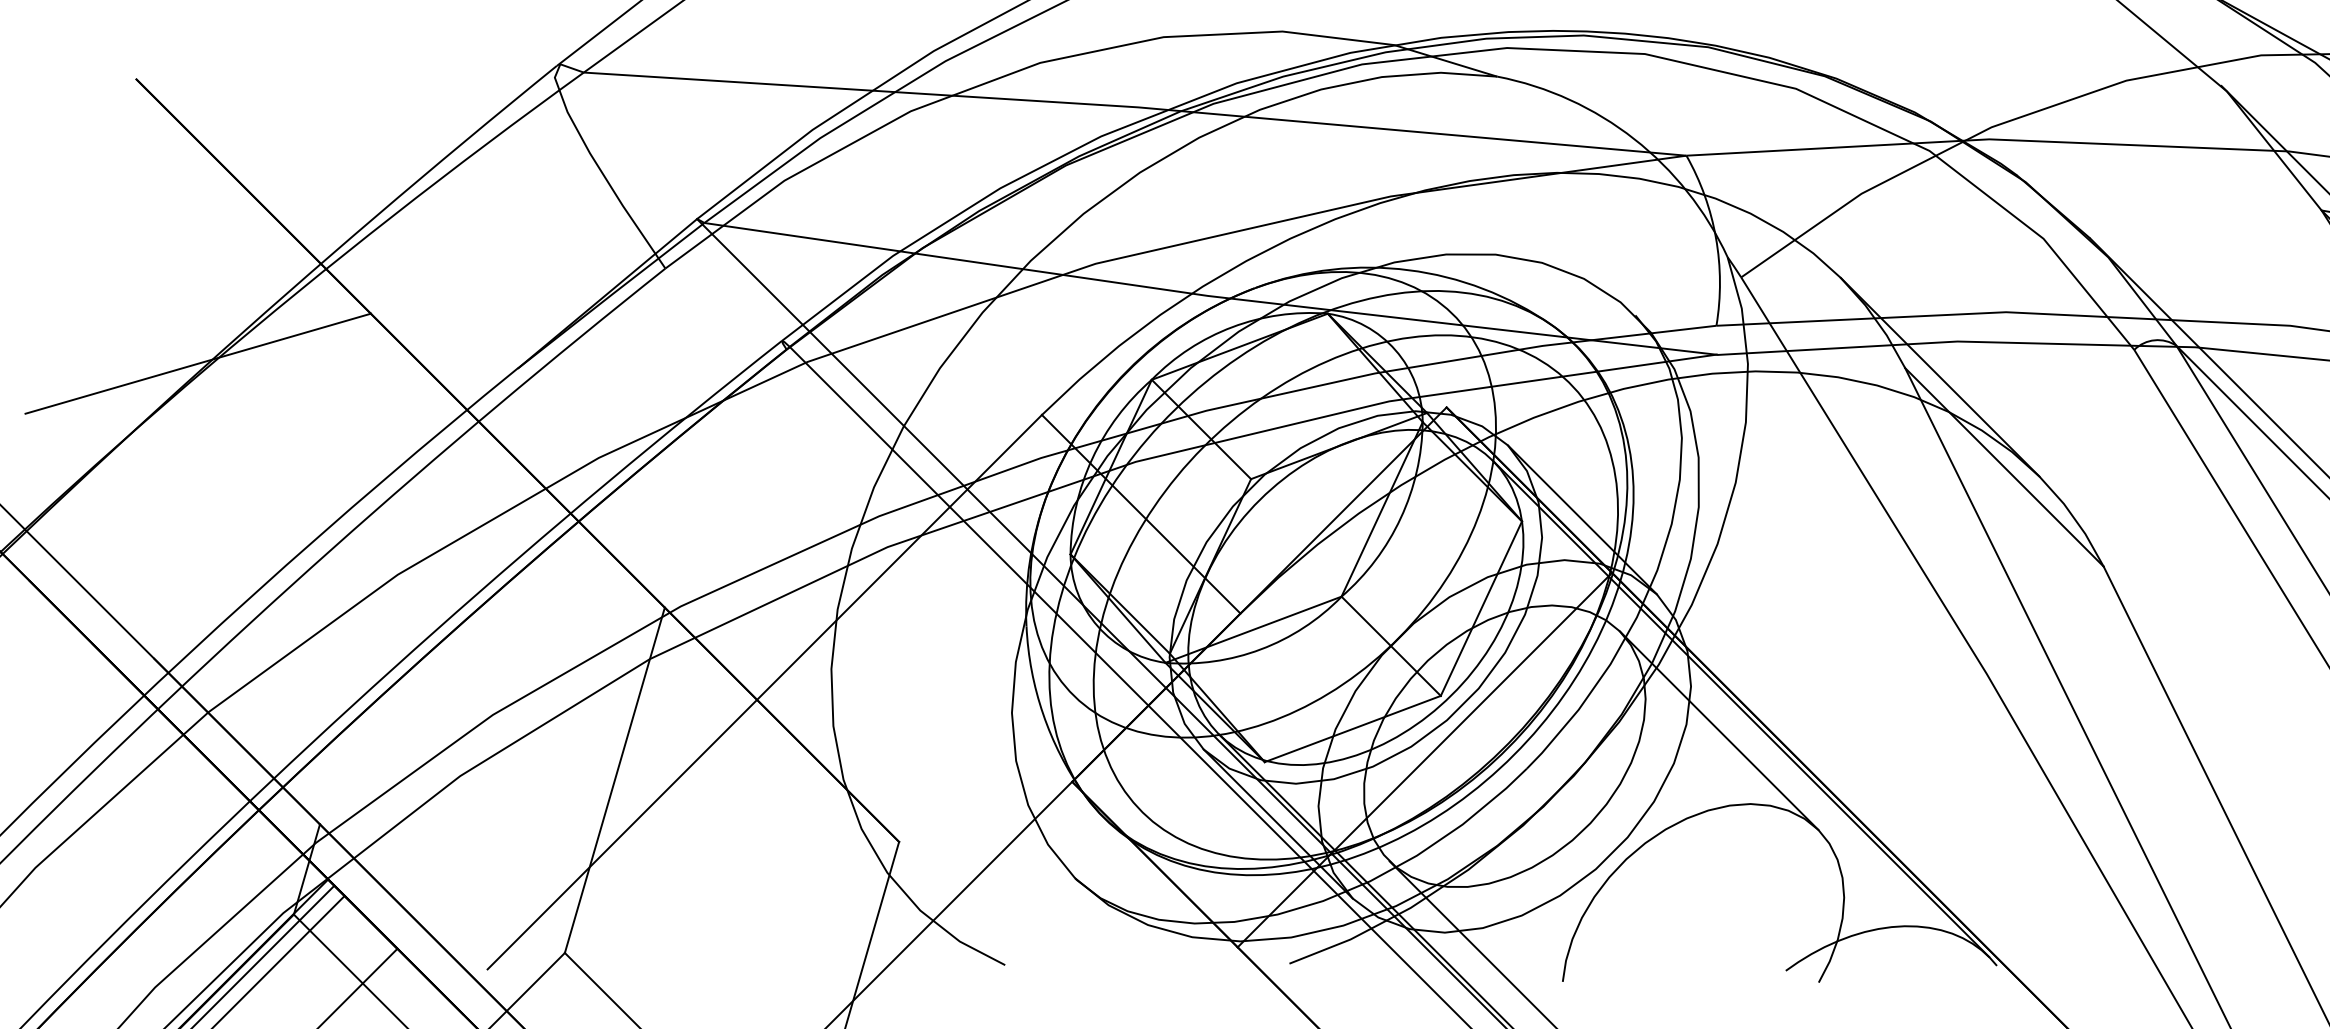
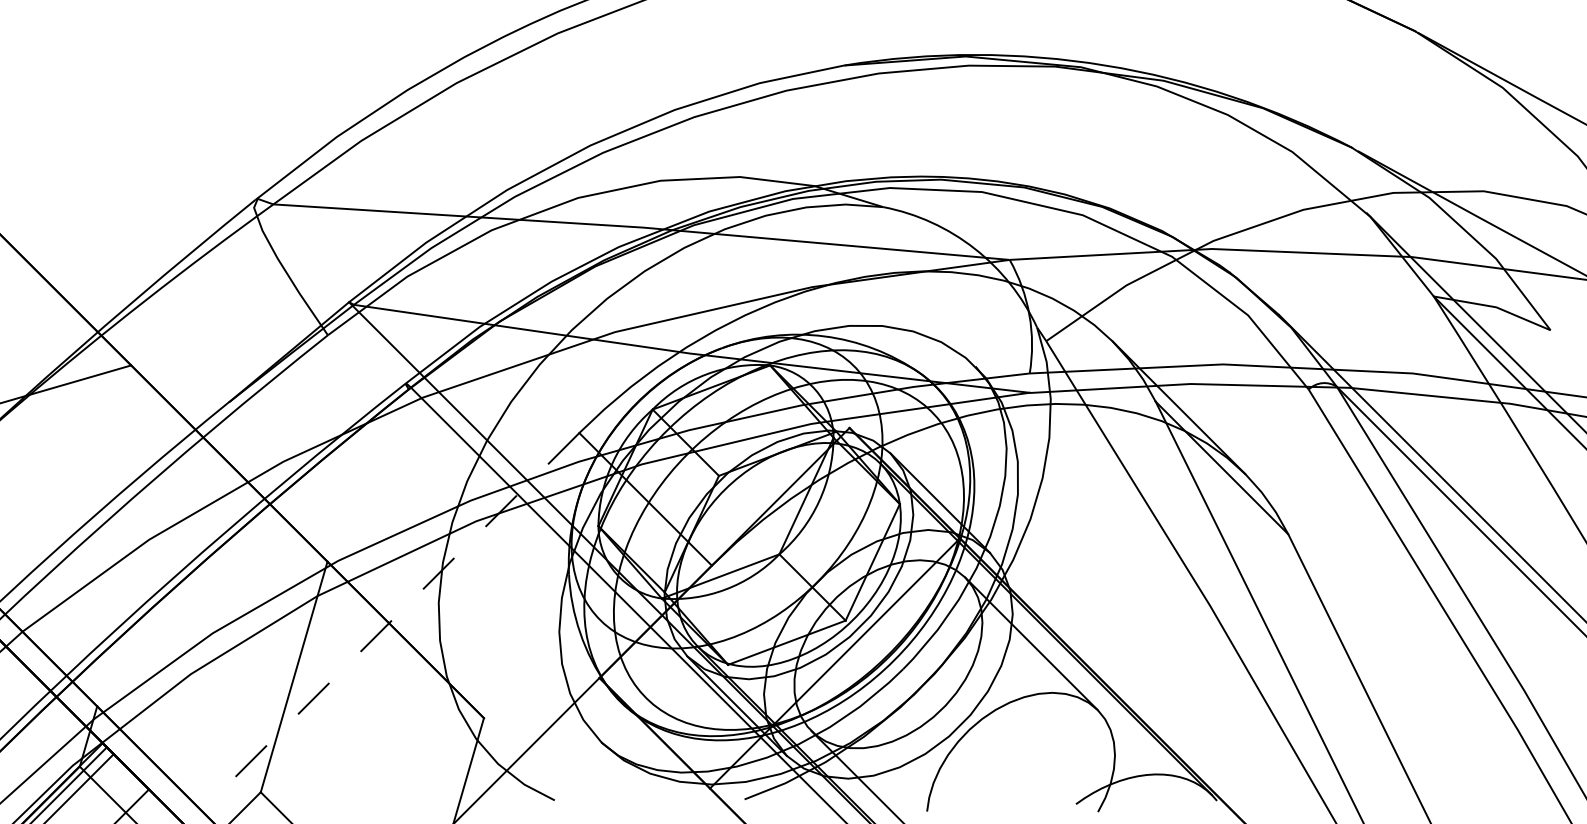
line: (765, 692) -> (394, 618), solid -> dashed

